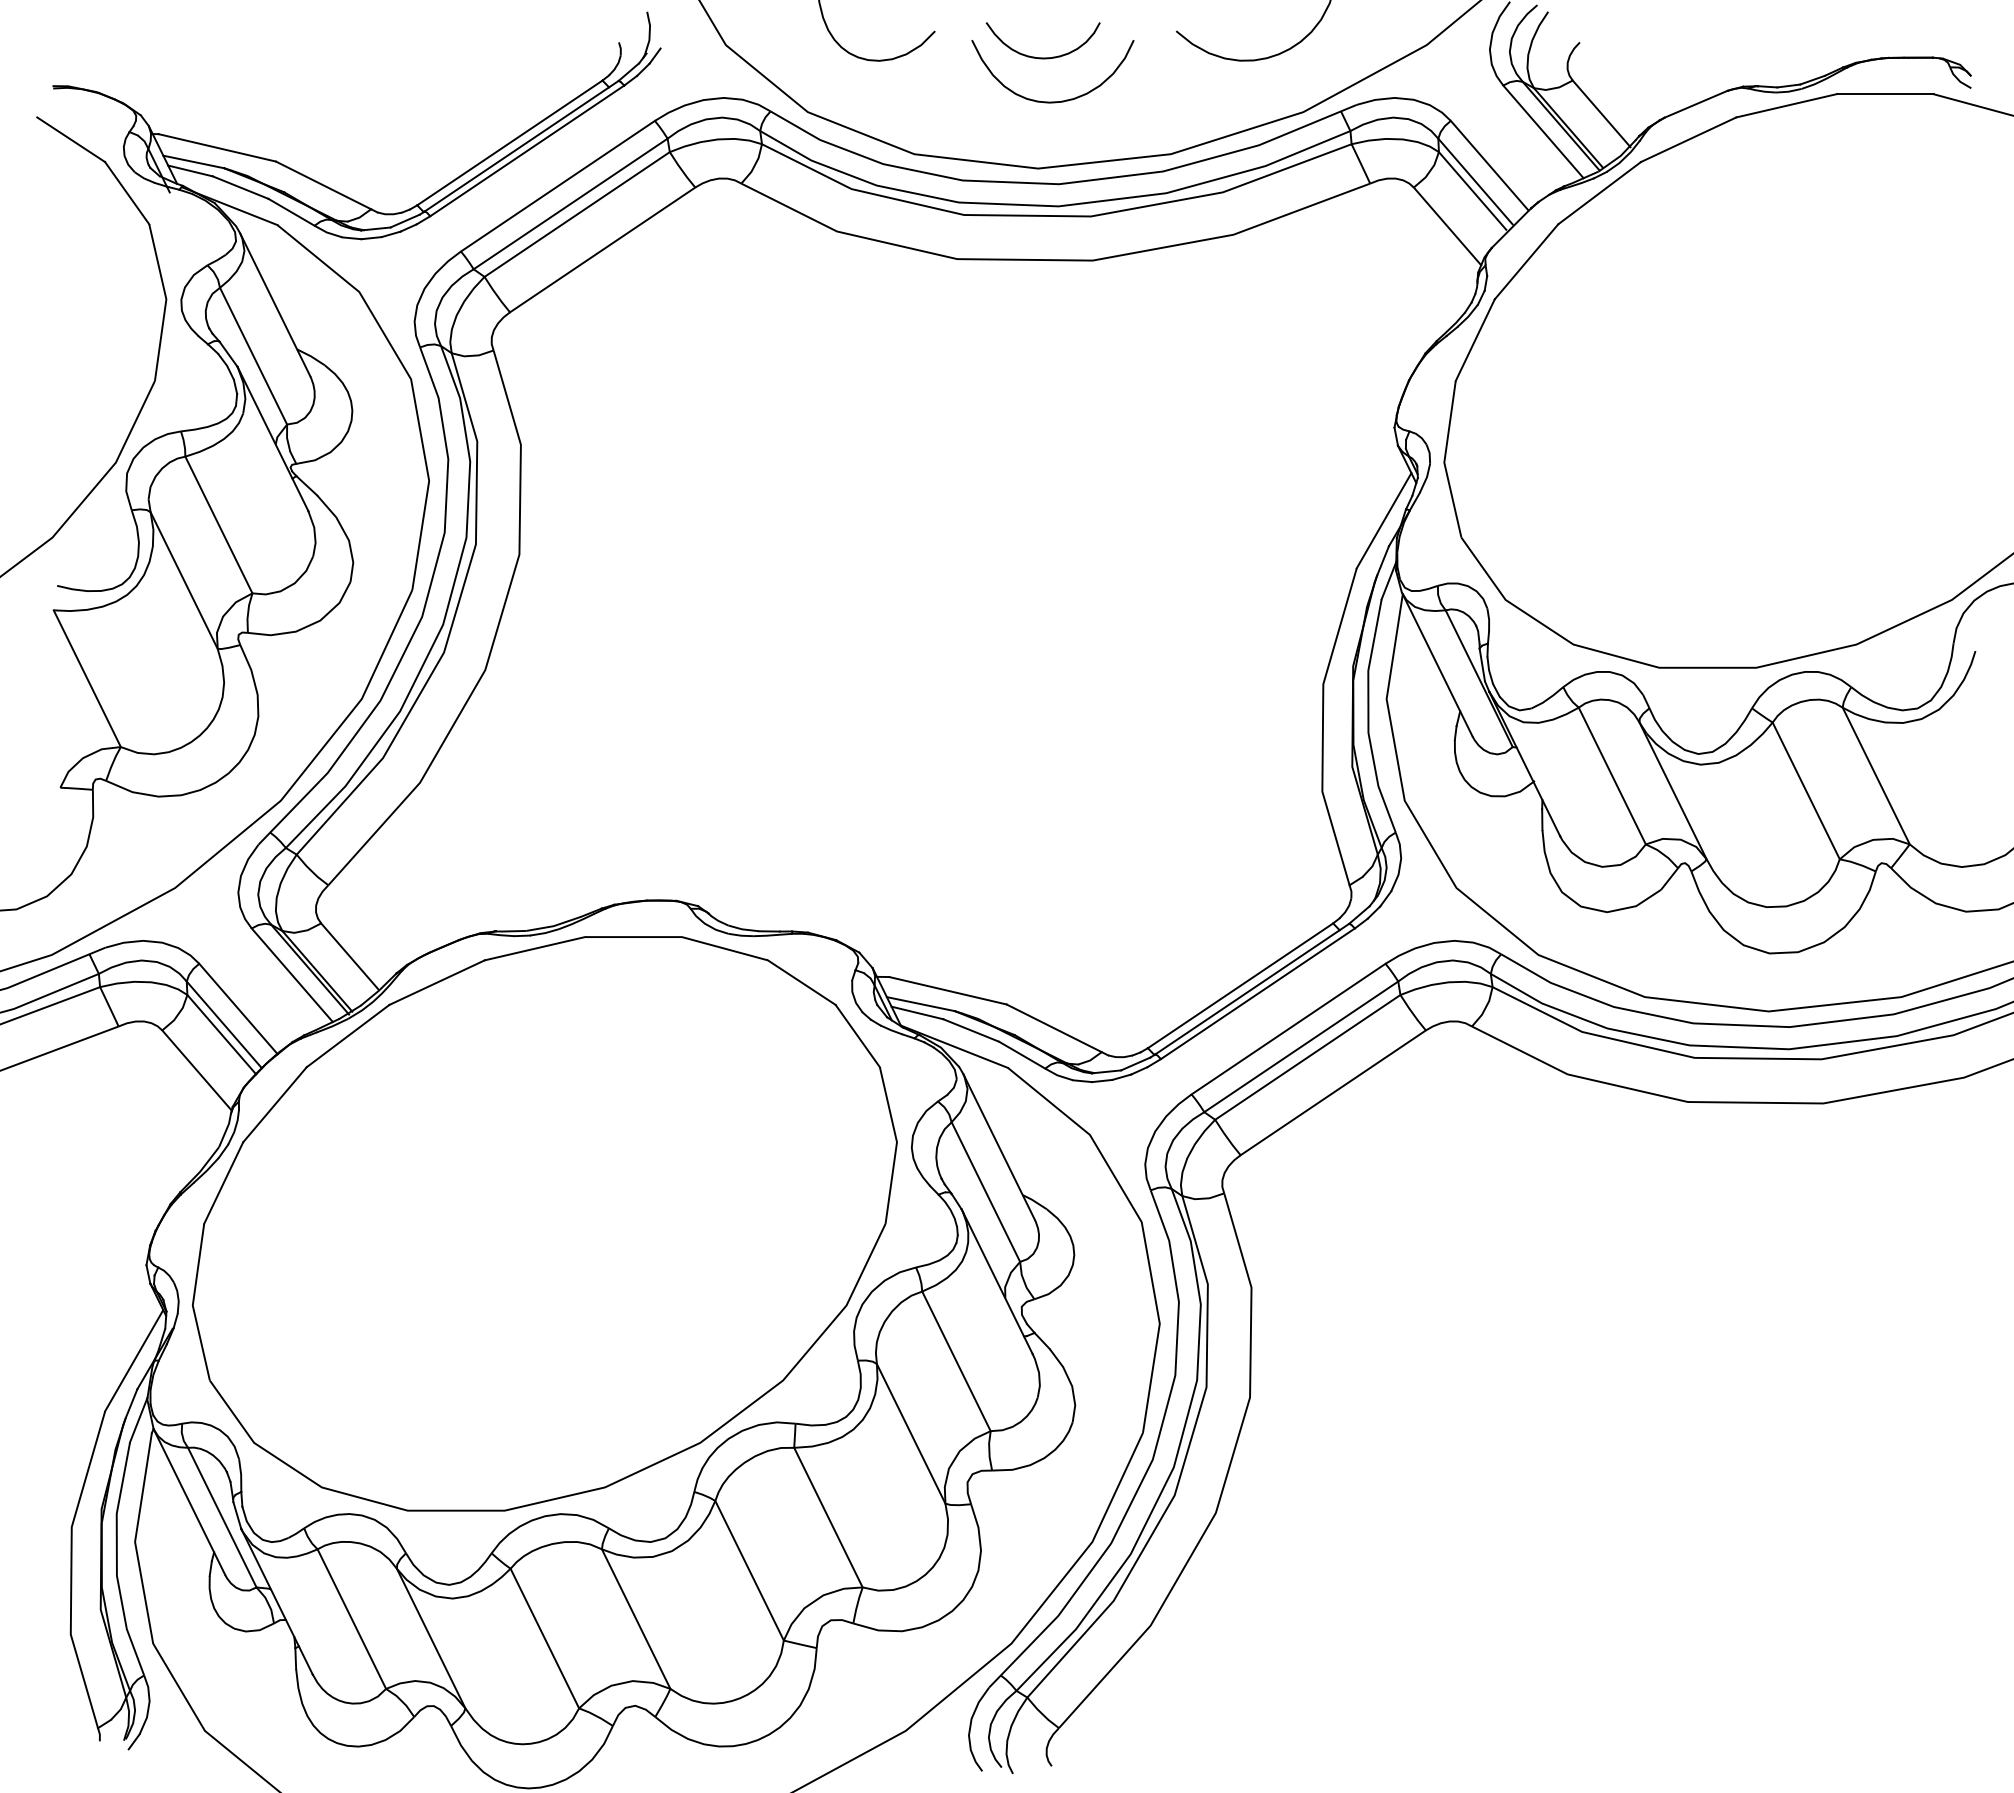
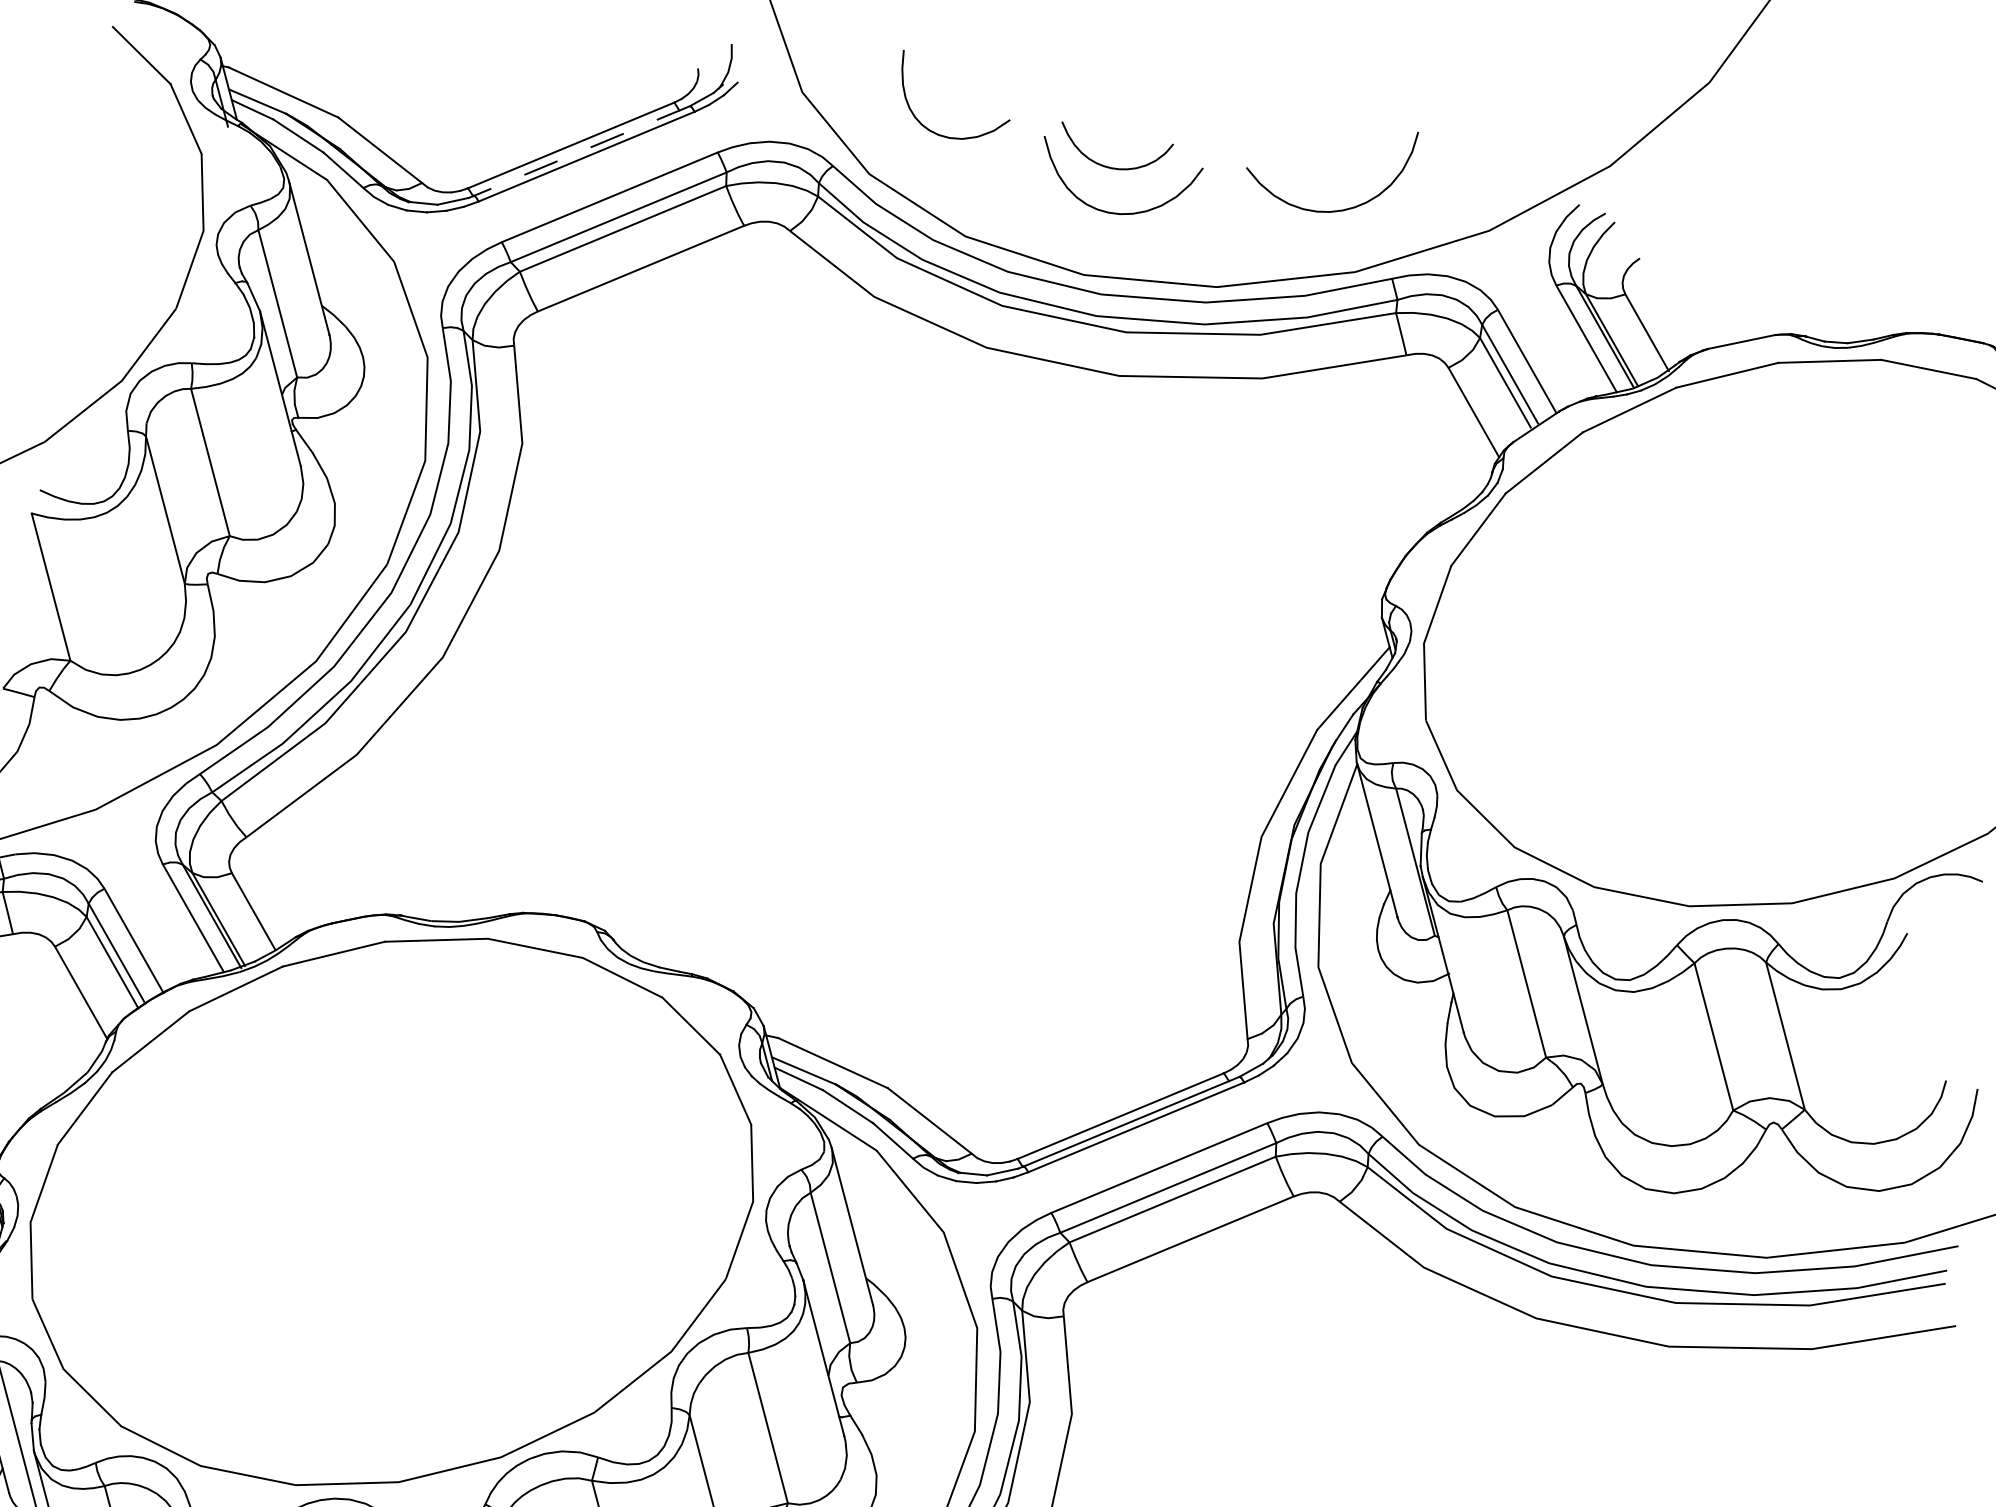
line: (521, 146) -> (581, 151), solid -> dashed

